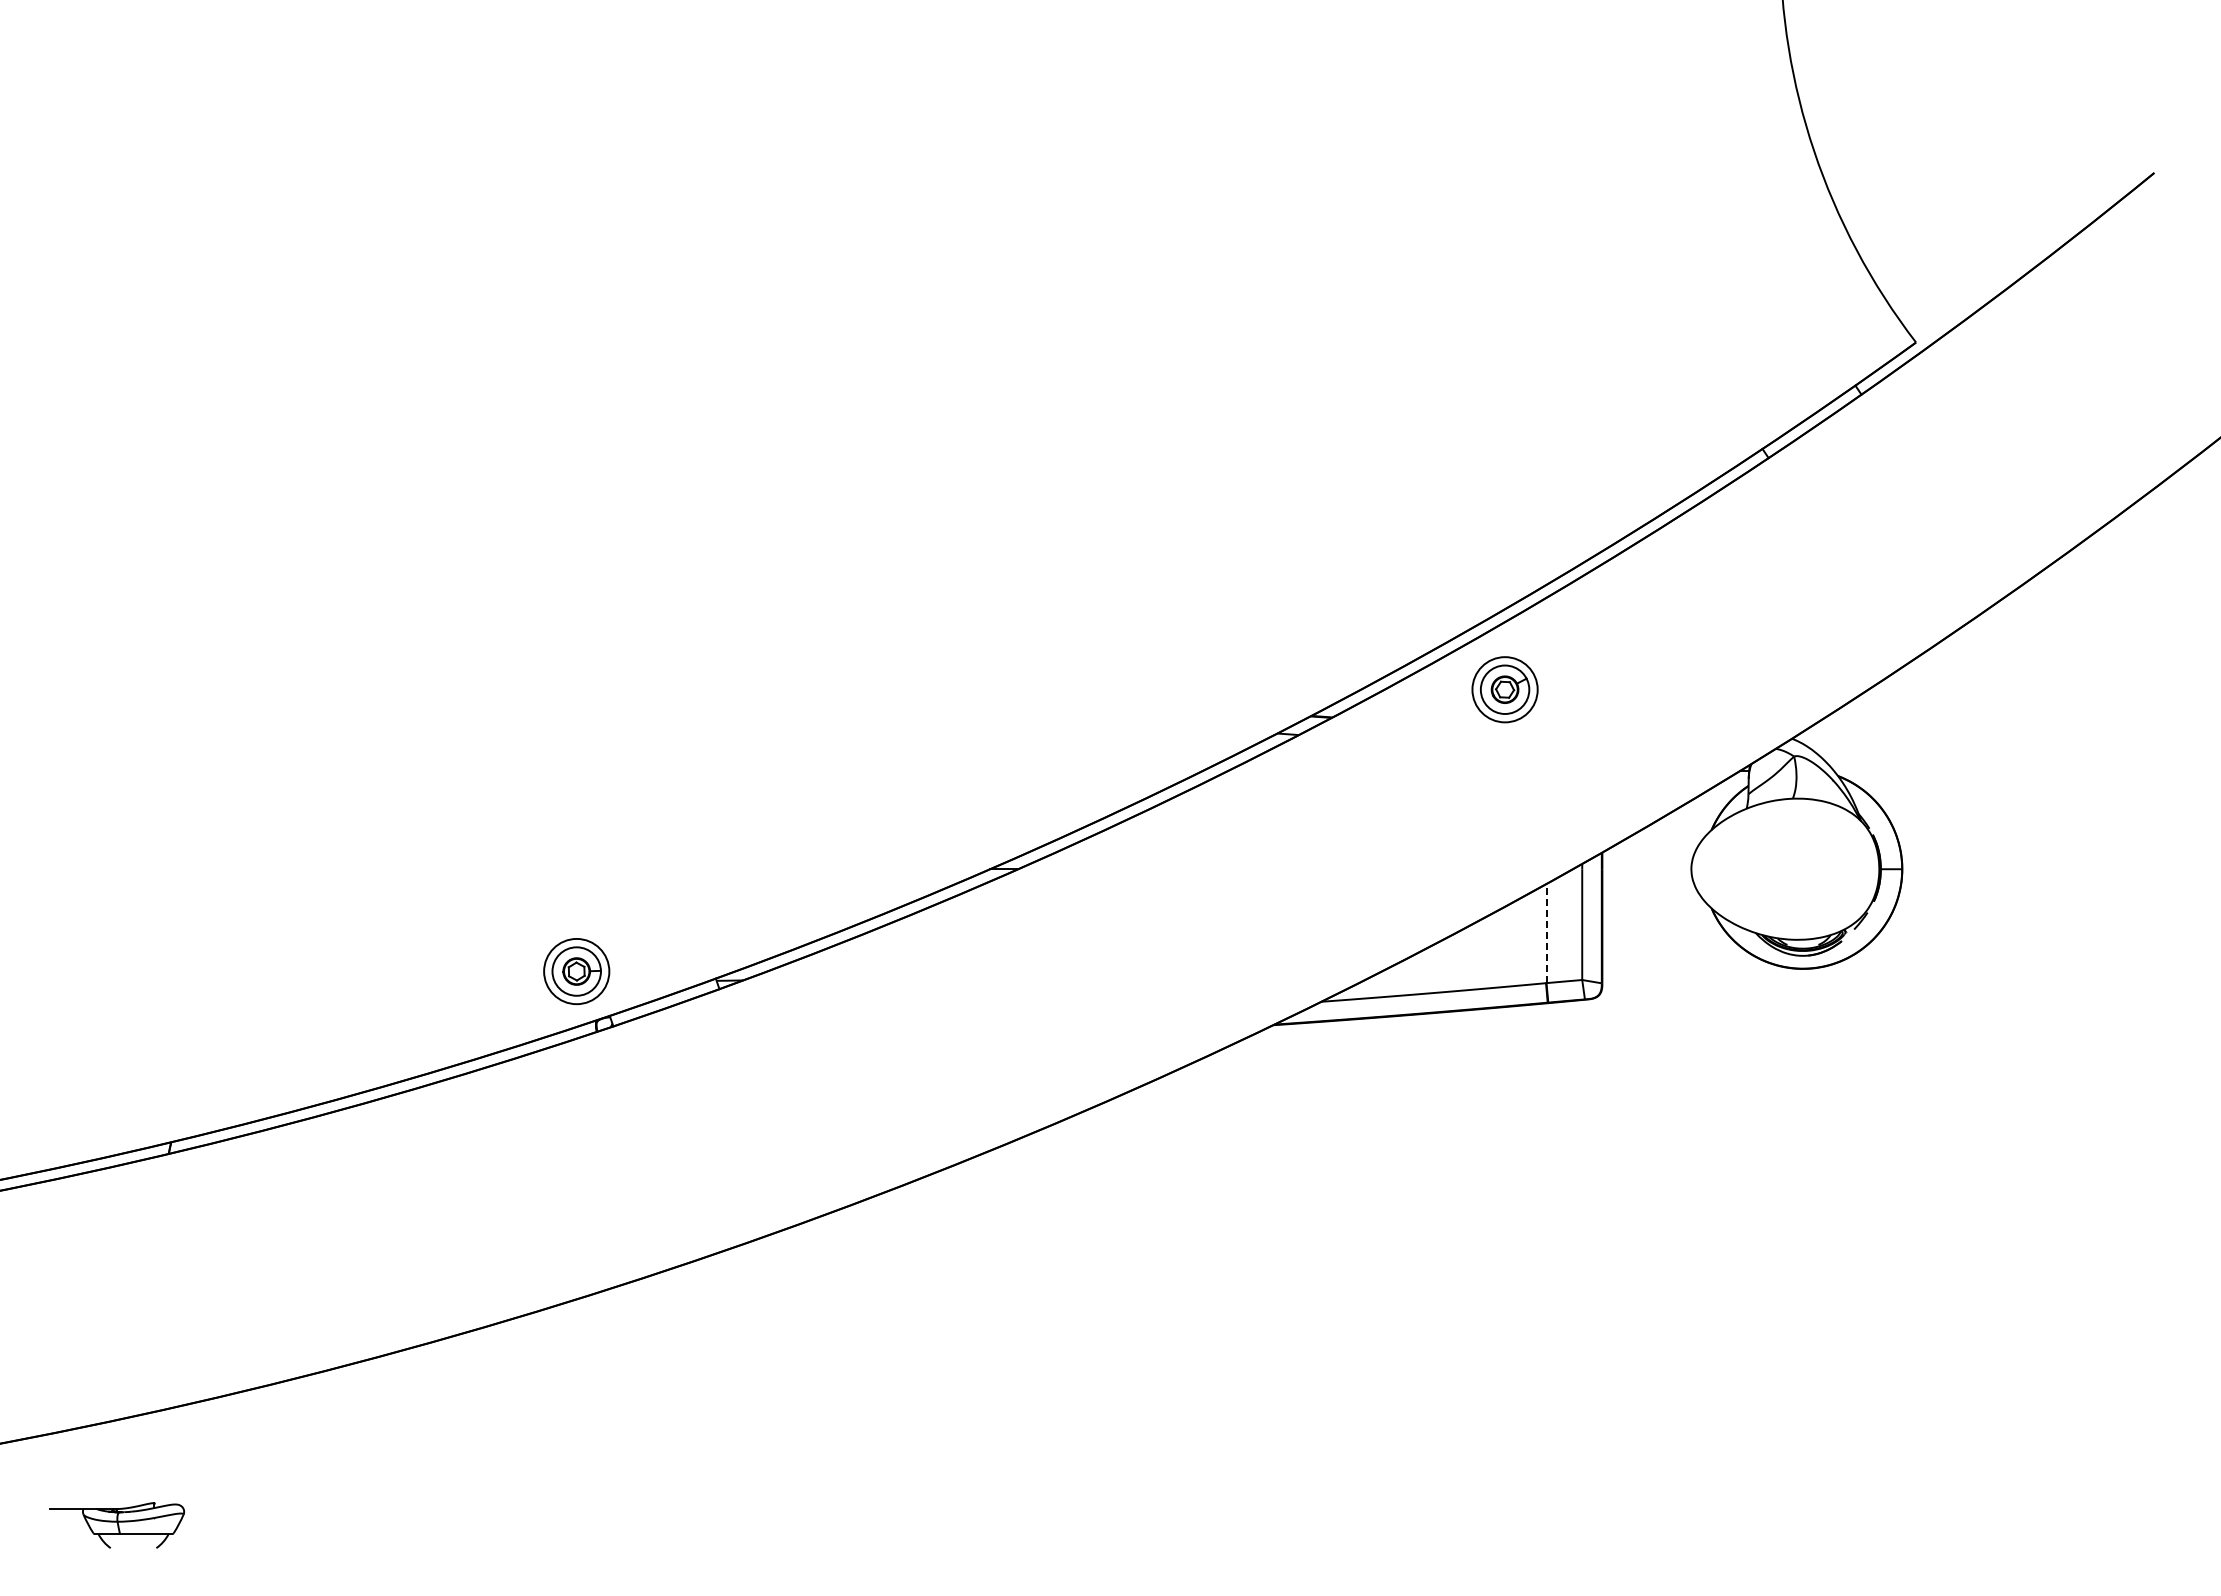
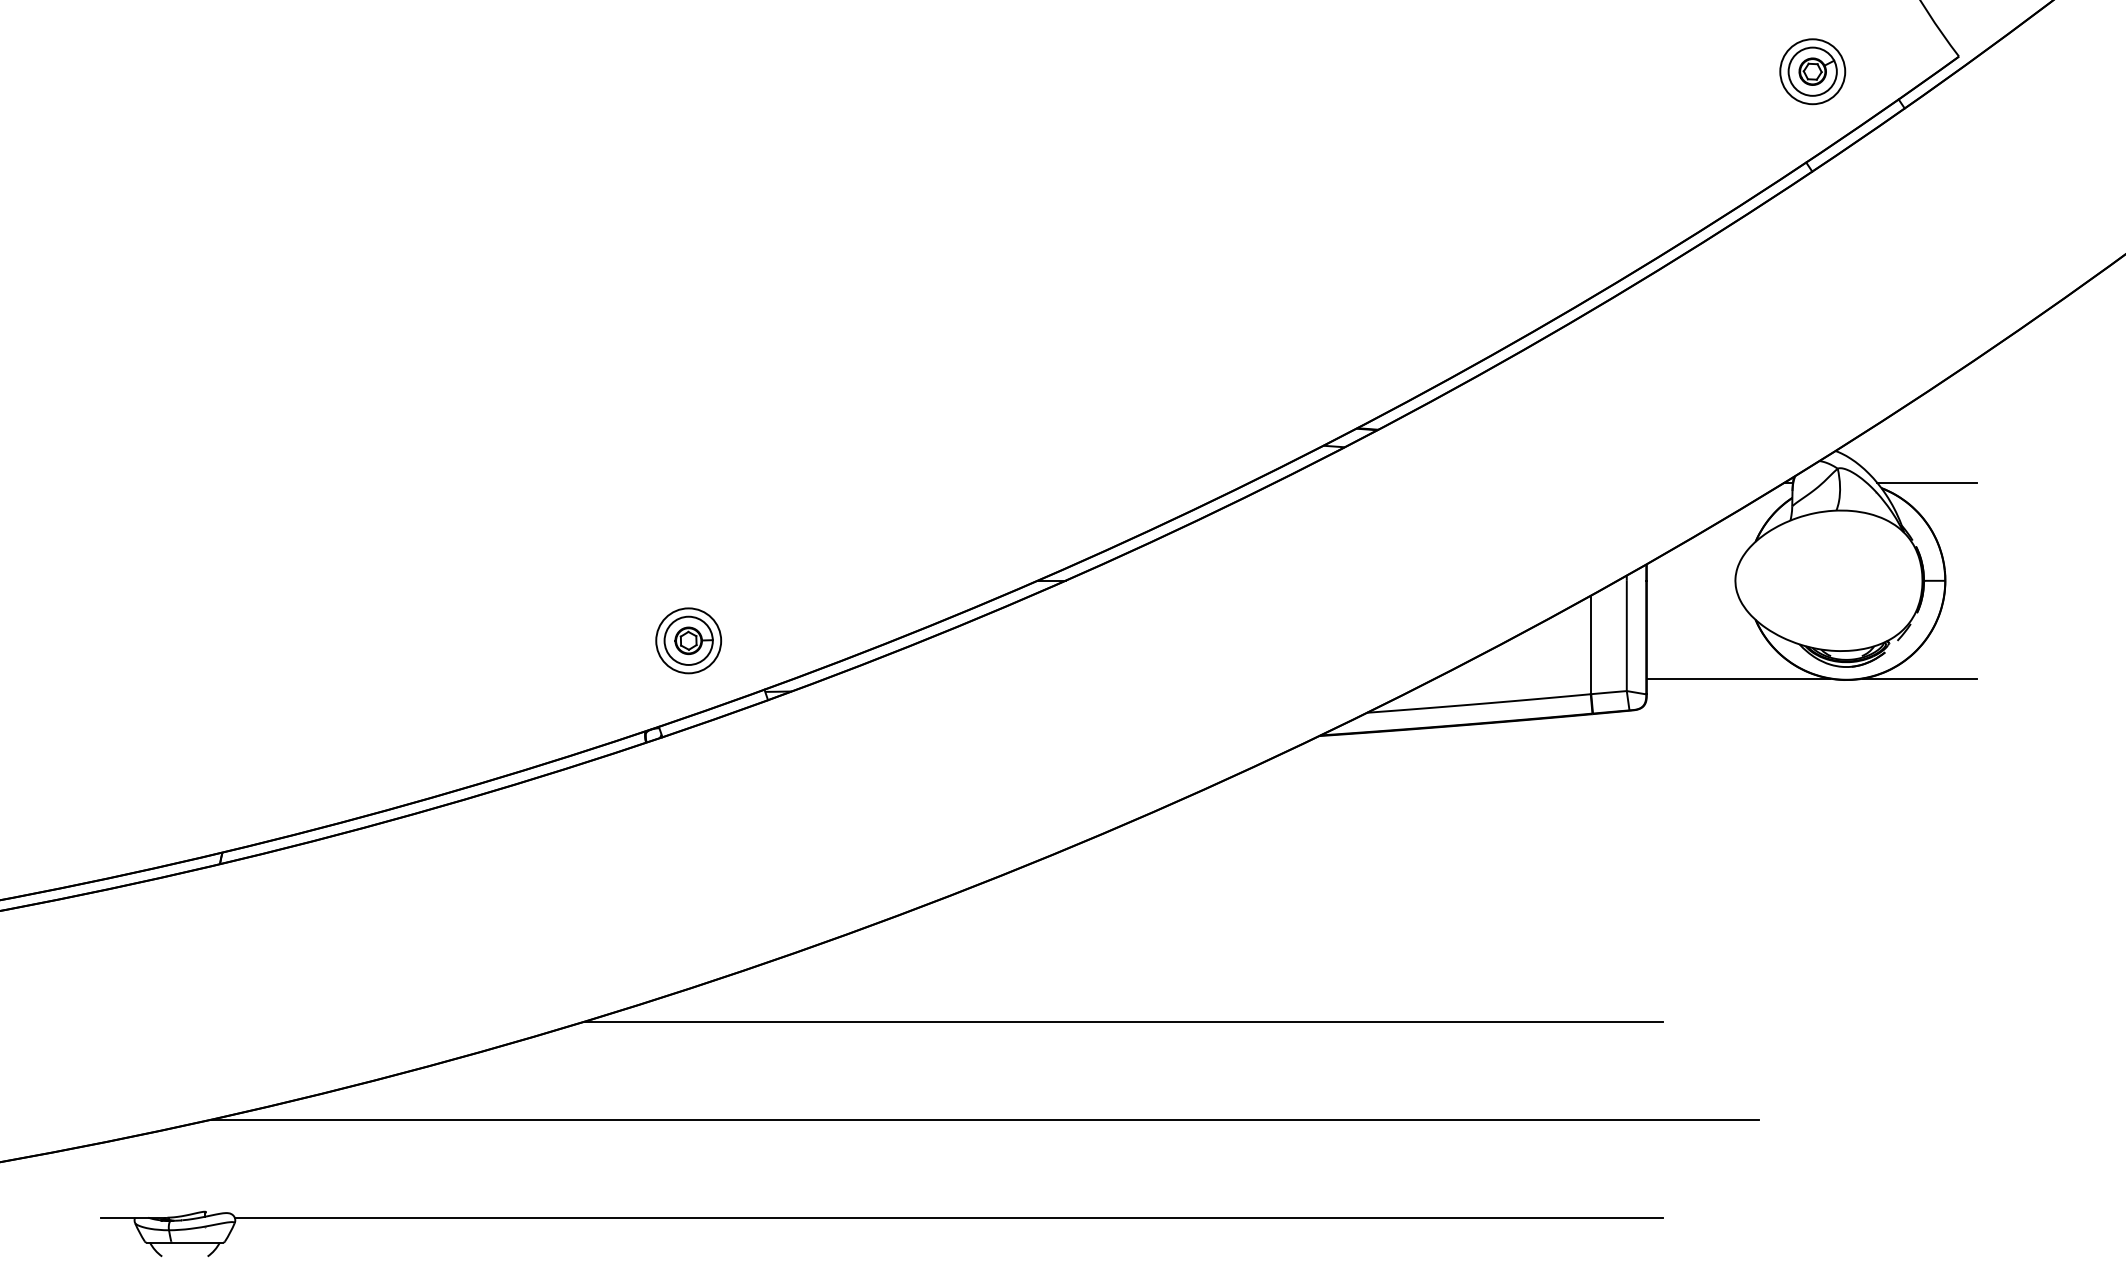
part: (1504, 689) -> (1812, 71), moved
line: (1883, 770) -> (1926, 482), added
line: (1546, 933) -> (1591, 644), dashed -> solid
line: (1694, 967) -> (1738, 678), added
line: (1876, 967) -> (1919, 678), added
part: (576, 971) -> (688, 640), moved
line: (1076, 1312) -> (1123, 1022), added
line: (936, 1410) -> (984, 1119), added
line: (900, 1509) -> (948, 1218), added

